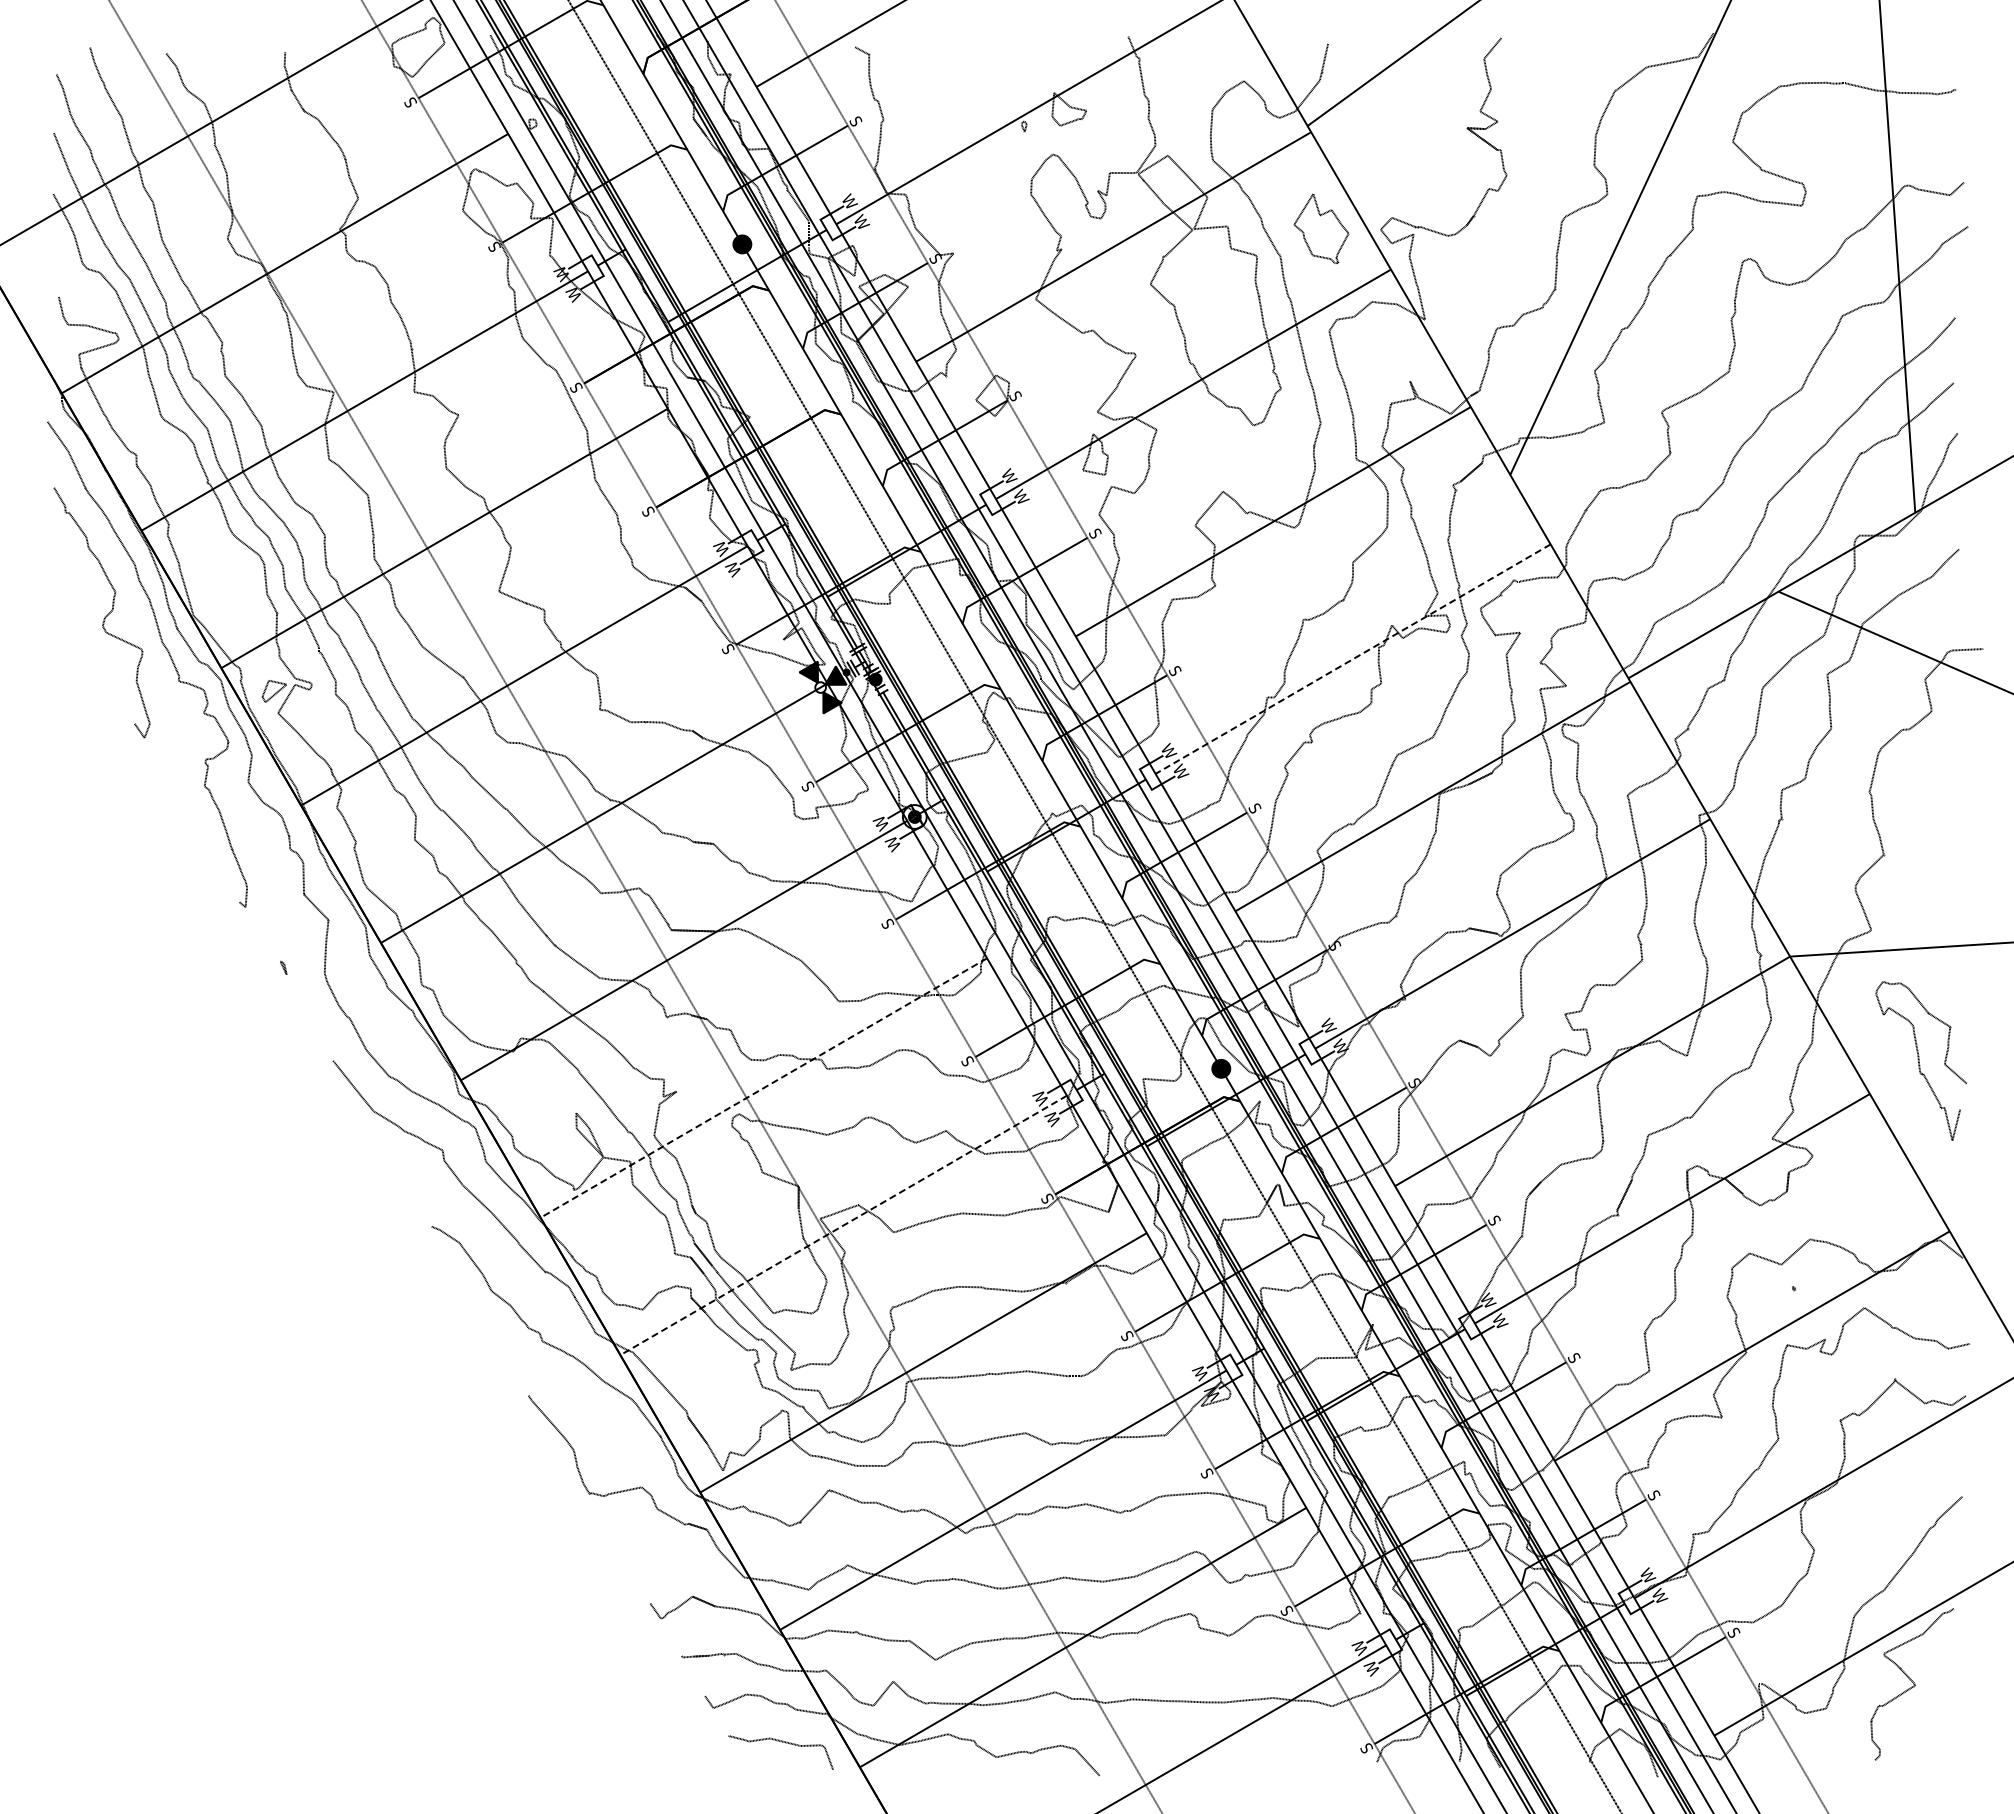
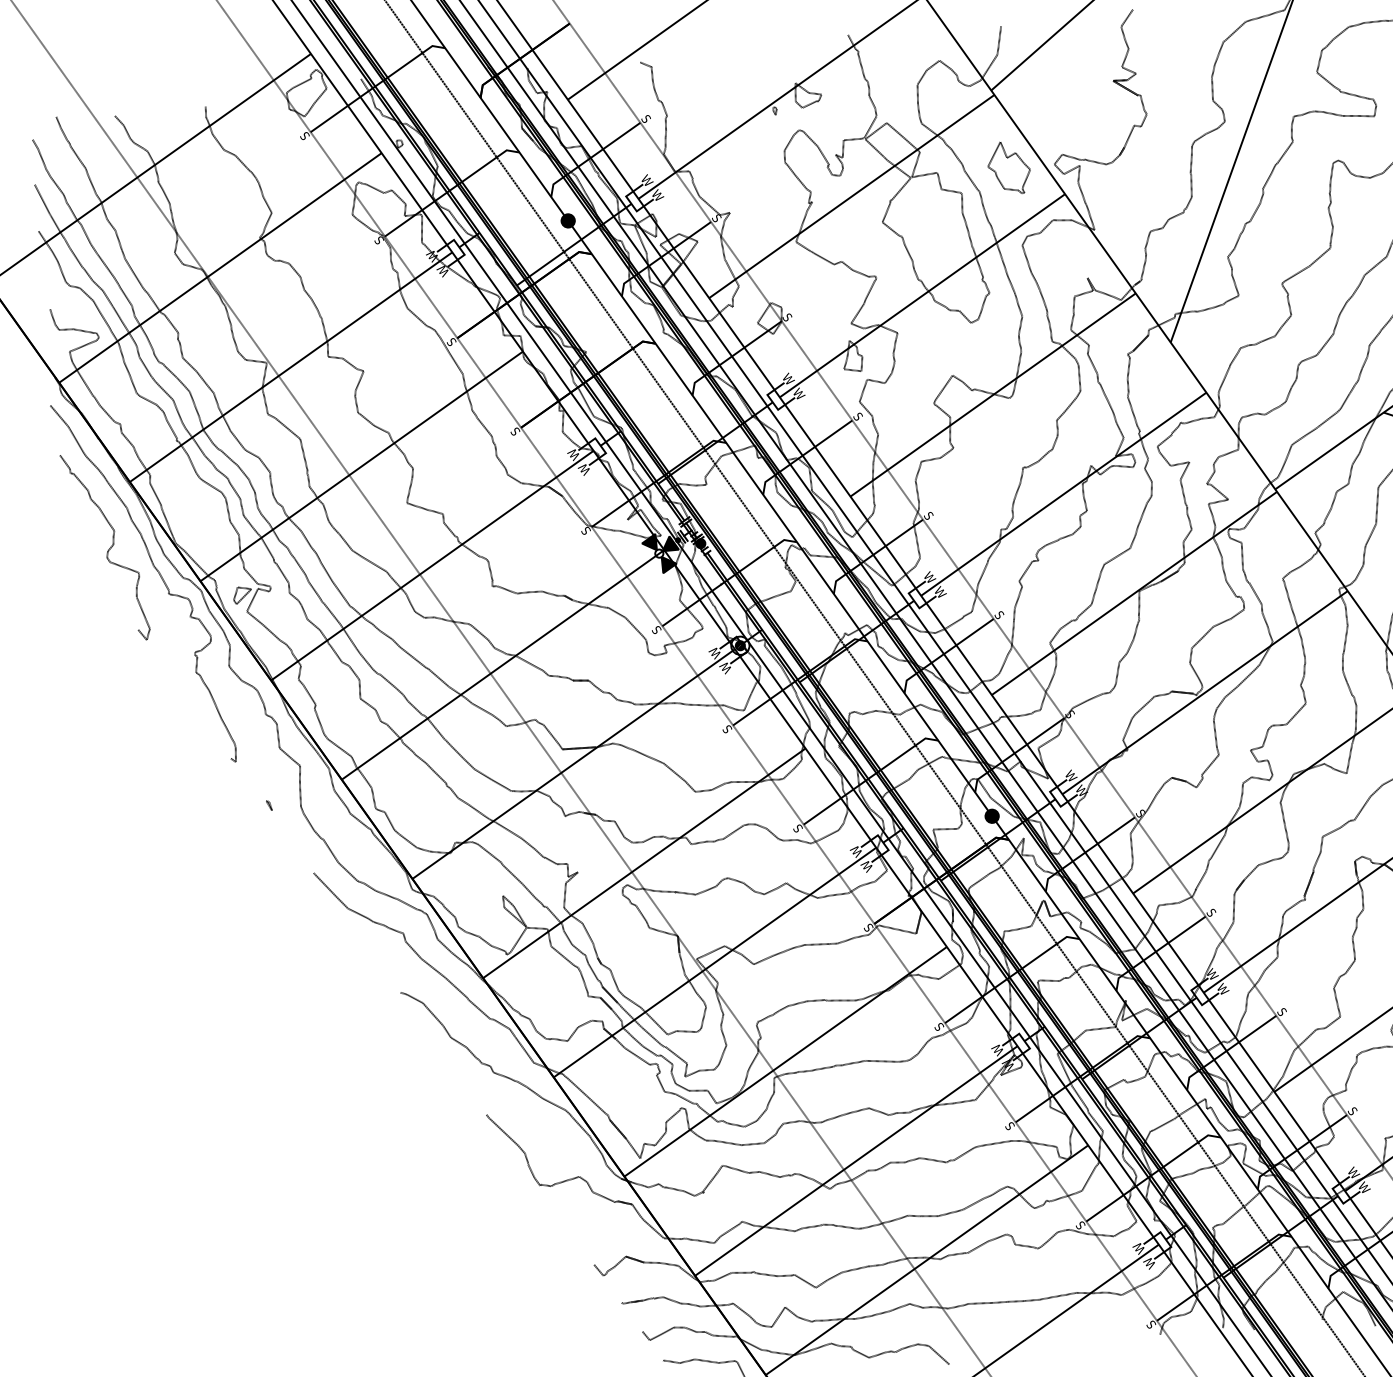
line: (1352, 659) -> (1063, 494), dashed -> solid
line: (763, 1088) -> (644, 863), dashed -> solid
line: (843, 1225) -> (714, 962), dashed -> solid

